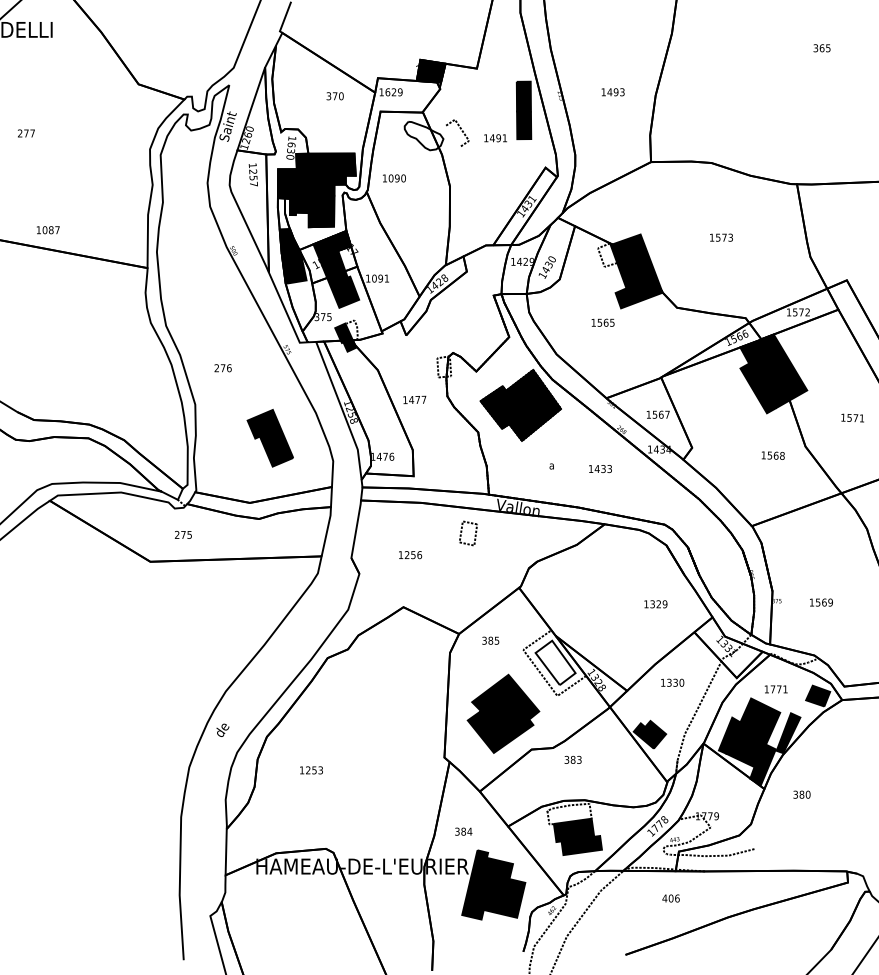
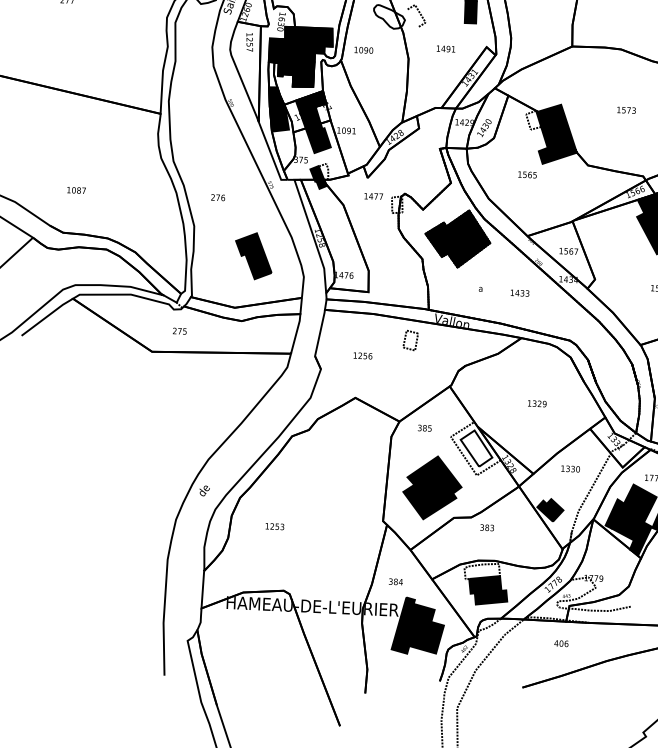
text: (495, 138) -> (445, 49), moved
text: (48, 230) -> (76, 190), moved
text: (414, 399) -> (373, 196), moved
text: (655, 604) -> (536, 403), moved

